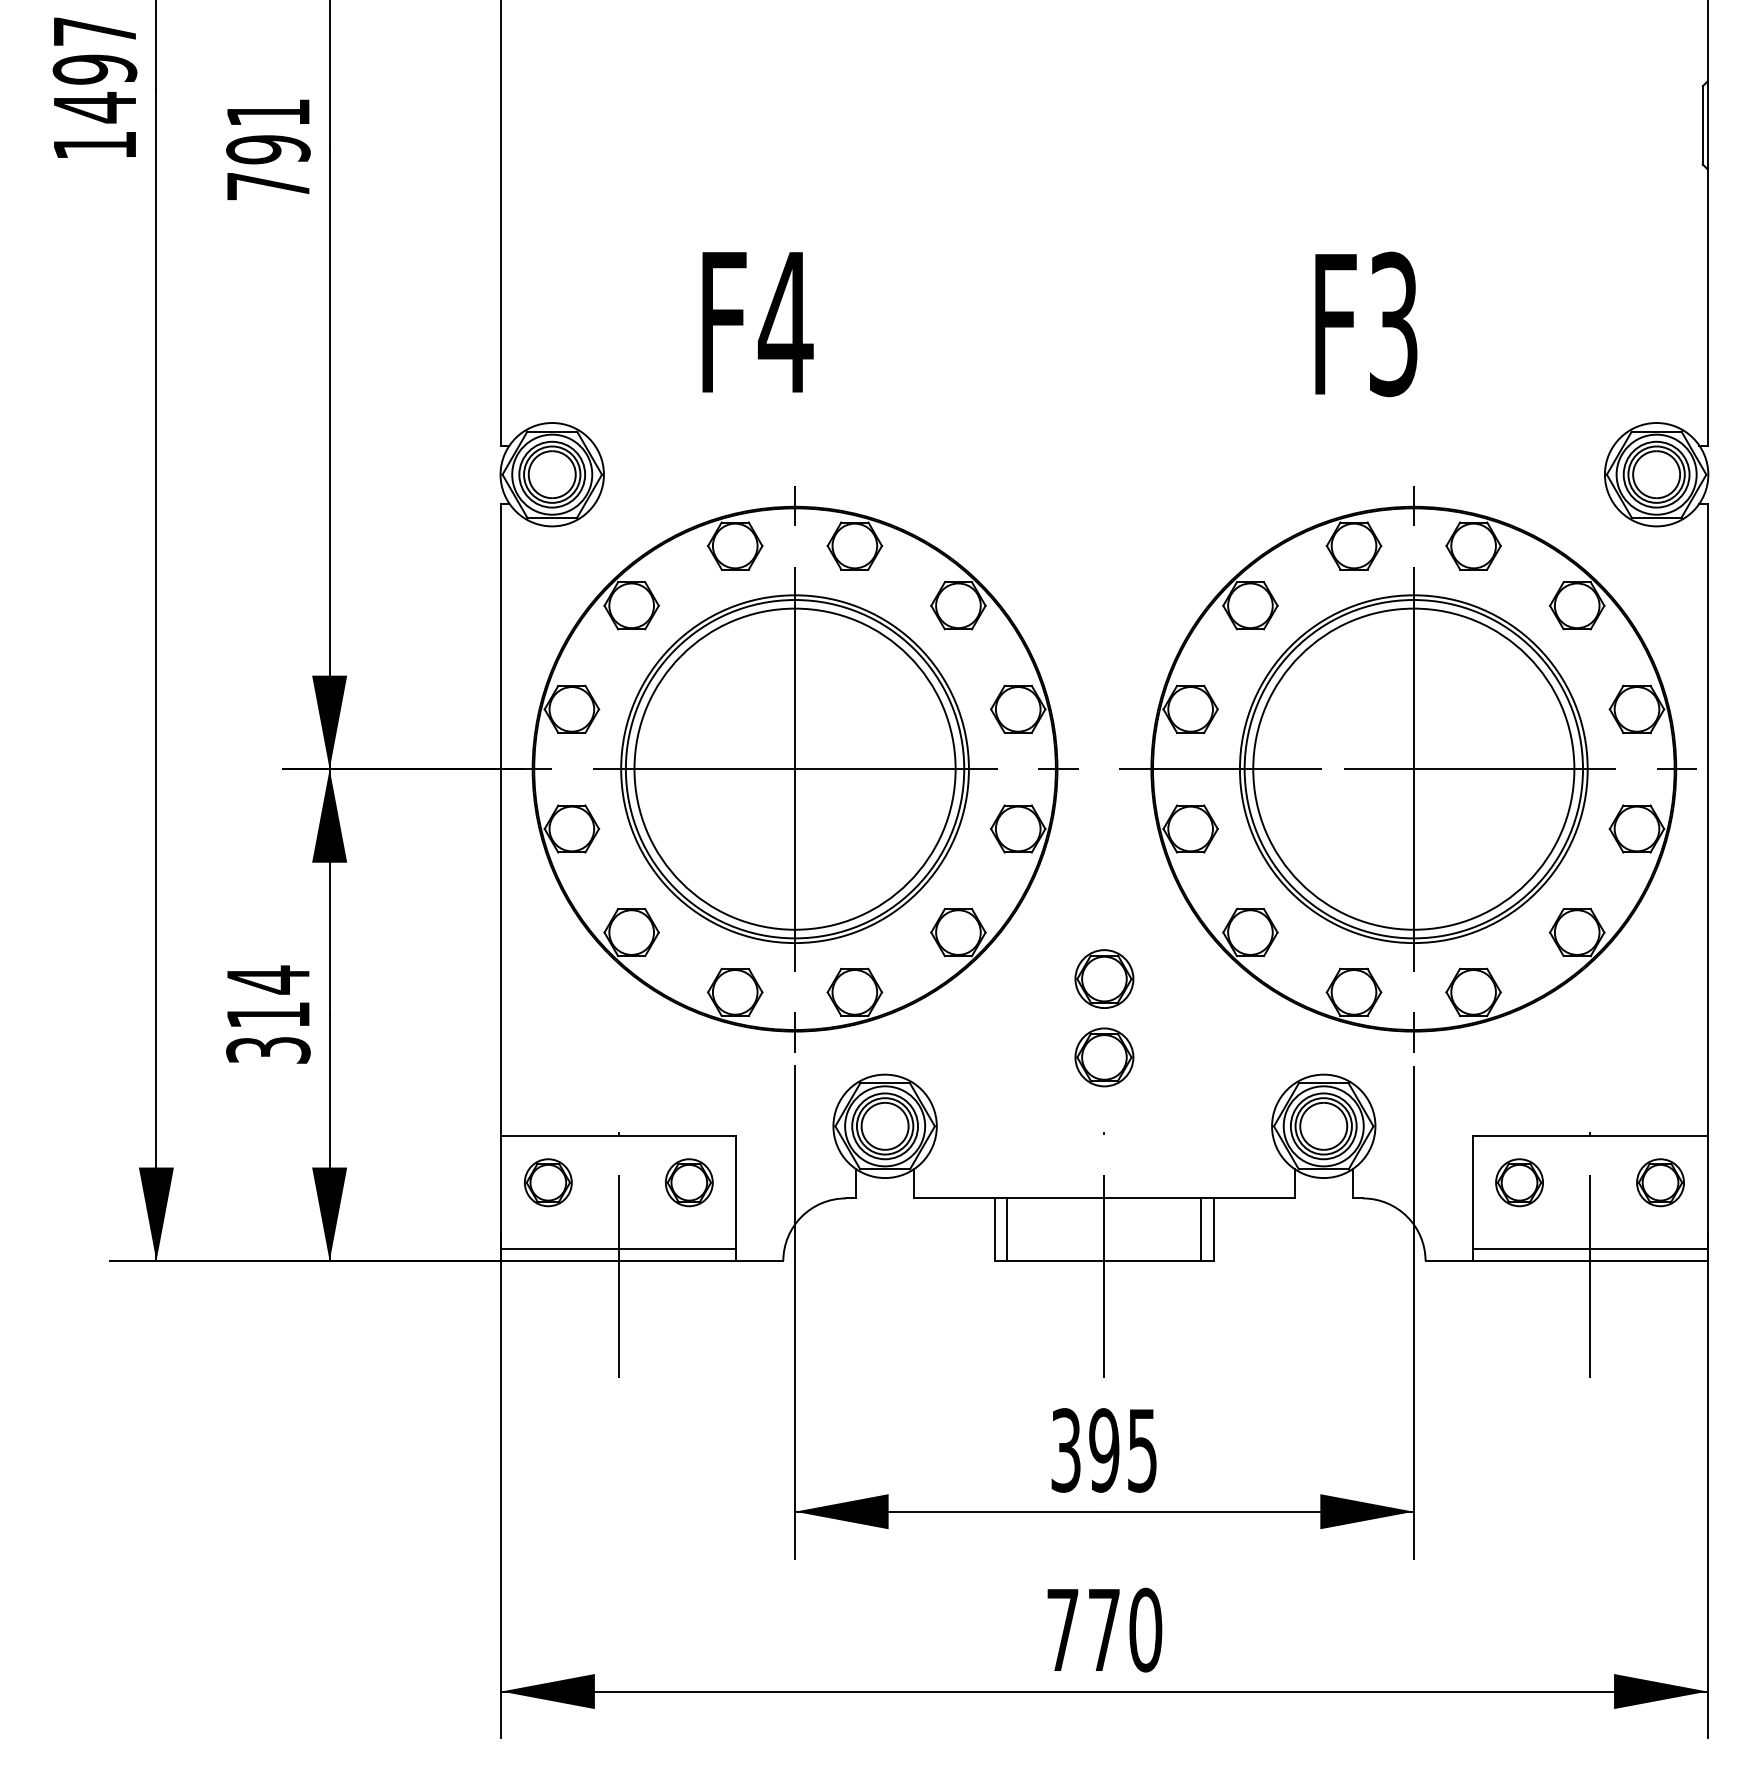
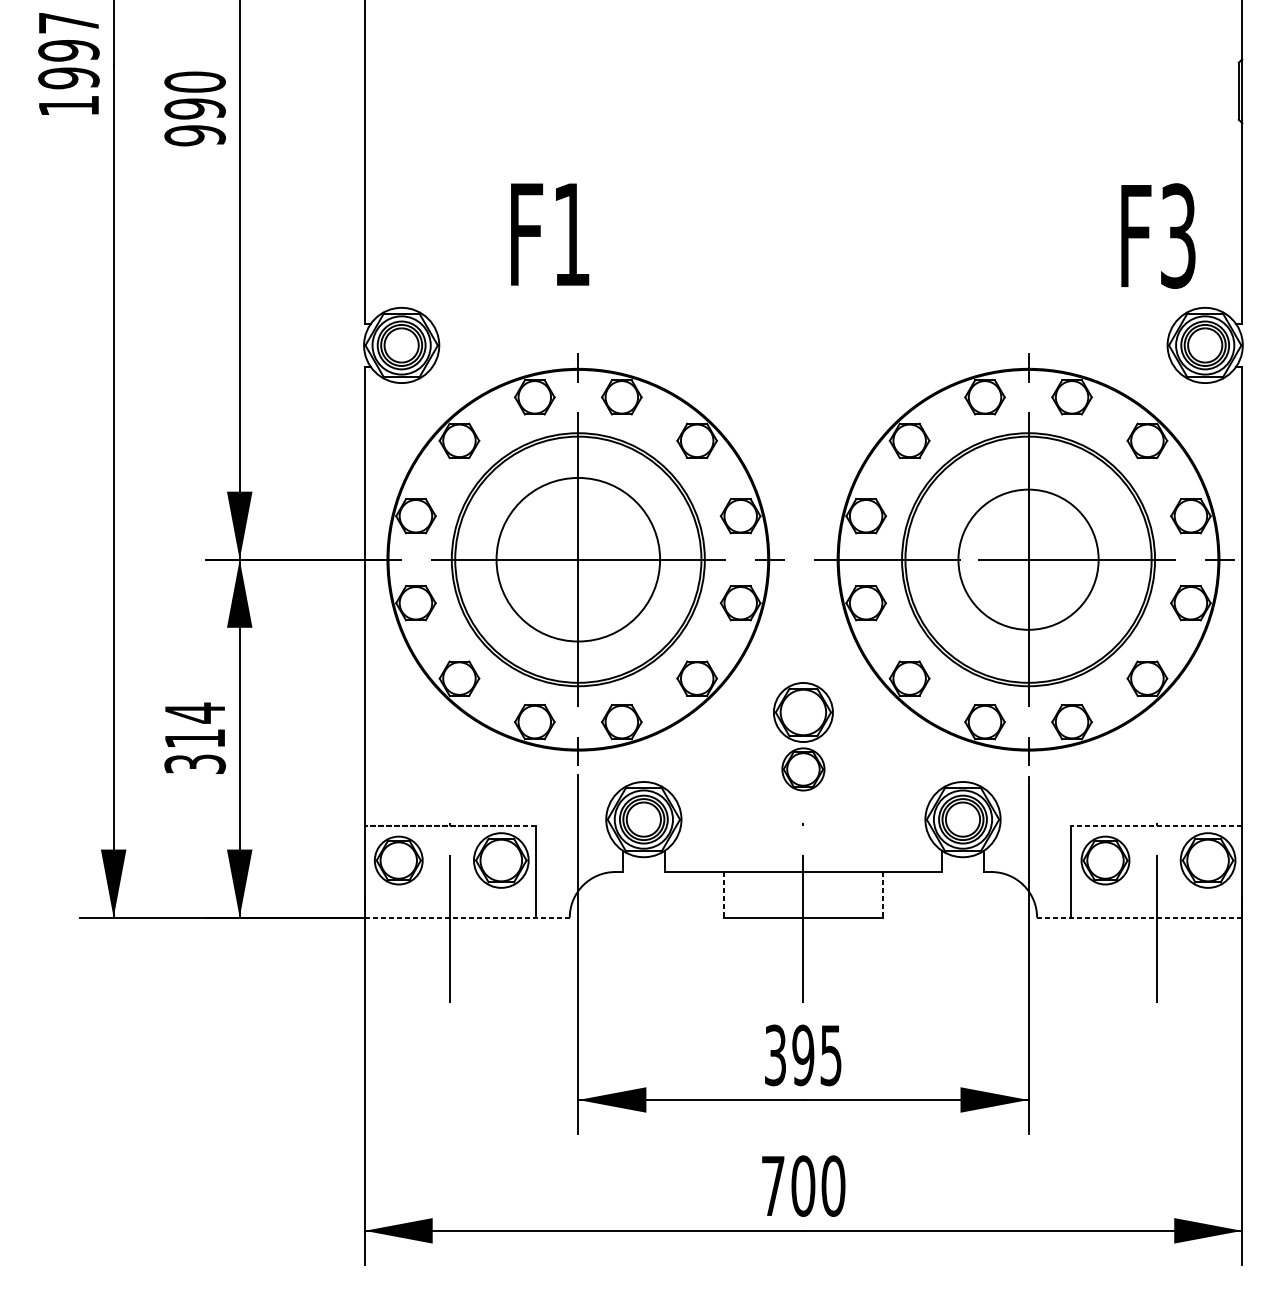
text: (94, 107) -> (68, 78), 1497 -> 1997
text: (268, 149) -> (195, 108), 791 -> 990
text: (785, 322) -> (571, 234), F4 -> F1
text: (1366, 324) -> (1158, 236), moved
circle: (794, 768) -> (577, 559), size x0.7
circle: (1413, 768) -> (1028, 559), size x0.6
part: (1104, 978) -> (803, 712), size x1.4
line: (618, 1135) -> (449, 826), solid -> dashed
line: (1589, 1135) -> (1156, 826), solid -> dashed
part: (548, 1182) -> (398, 860), size x1.4
part: (689, 1182) -> (501, 860), size x1.6
part: (1519, 1182) -> (1105, 860), size x1.4
part: (1660, 1182) -> (1208, 860), size x1.6
line: (1007, 1229) -> (732, 894), removed
line: (1201, 1229) -> (874, 894), removed
line: (994, 1230) -> (723, 895), solid -> dashed
line: (1214, 1230) -> (883, 895), solid -> dashed
line: (618, 1248) -> (449, 908), removed
line: (1589, 1248) -> (1156, 908), removed
line: (642, 1261) -> (467, 917), solid -> dashed
line: (1566, 1261) -> (1139, 917), solid -> dashed
text: (1104, 1629) -> (803, 1185), 770 -> 700

